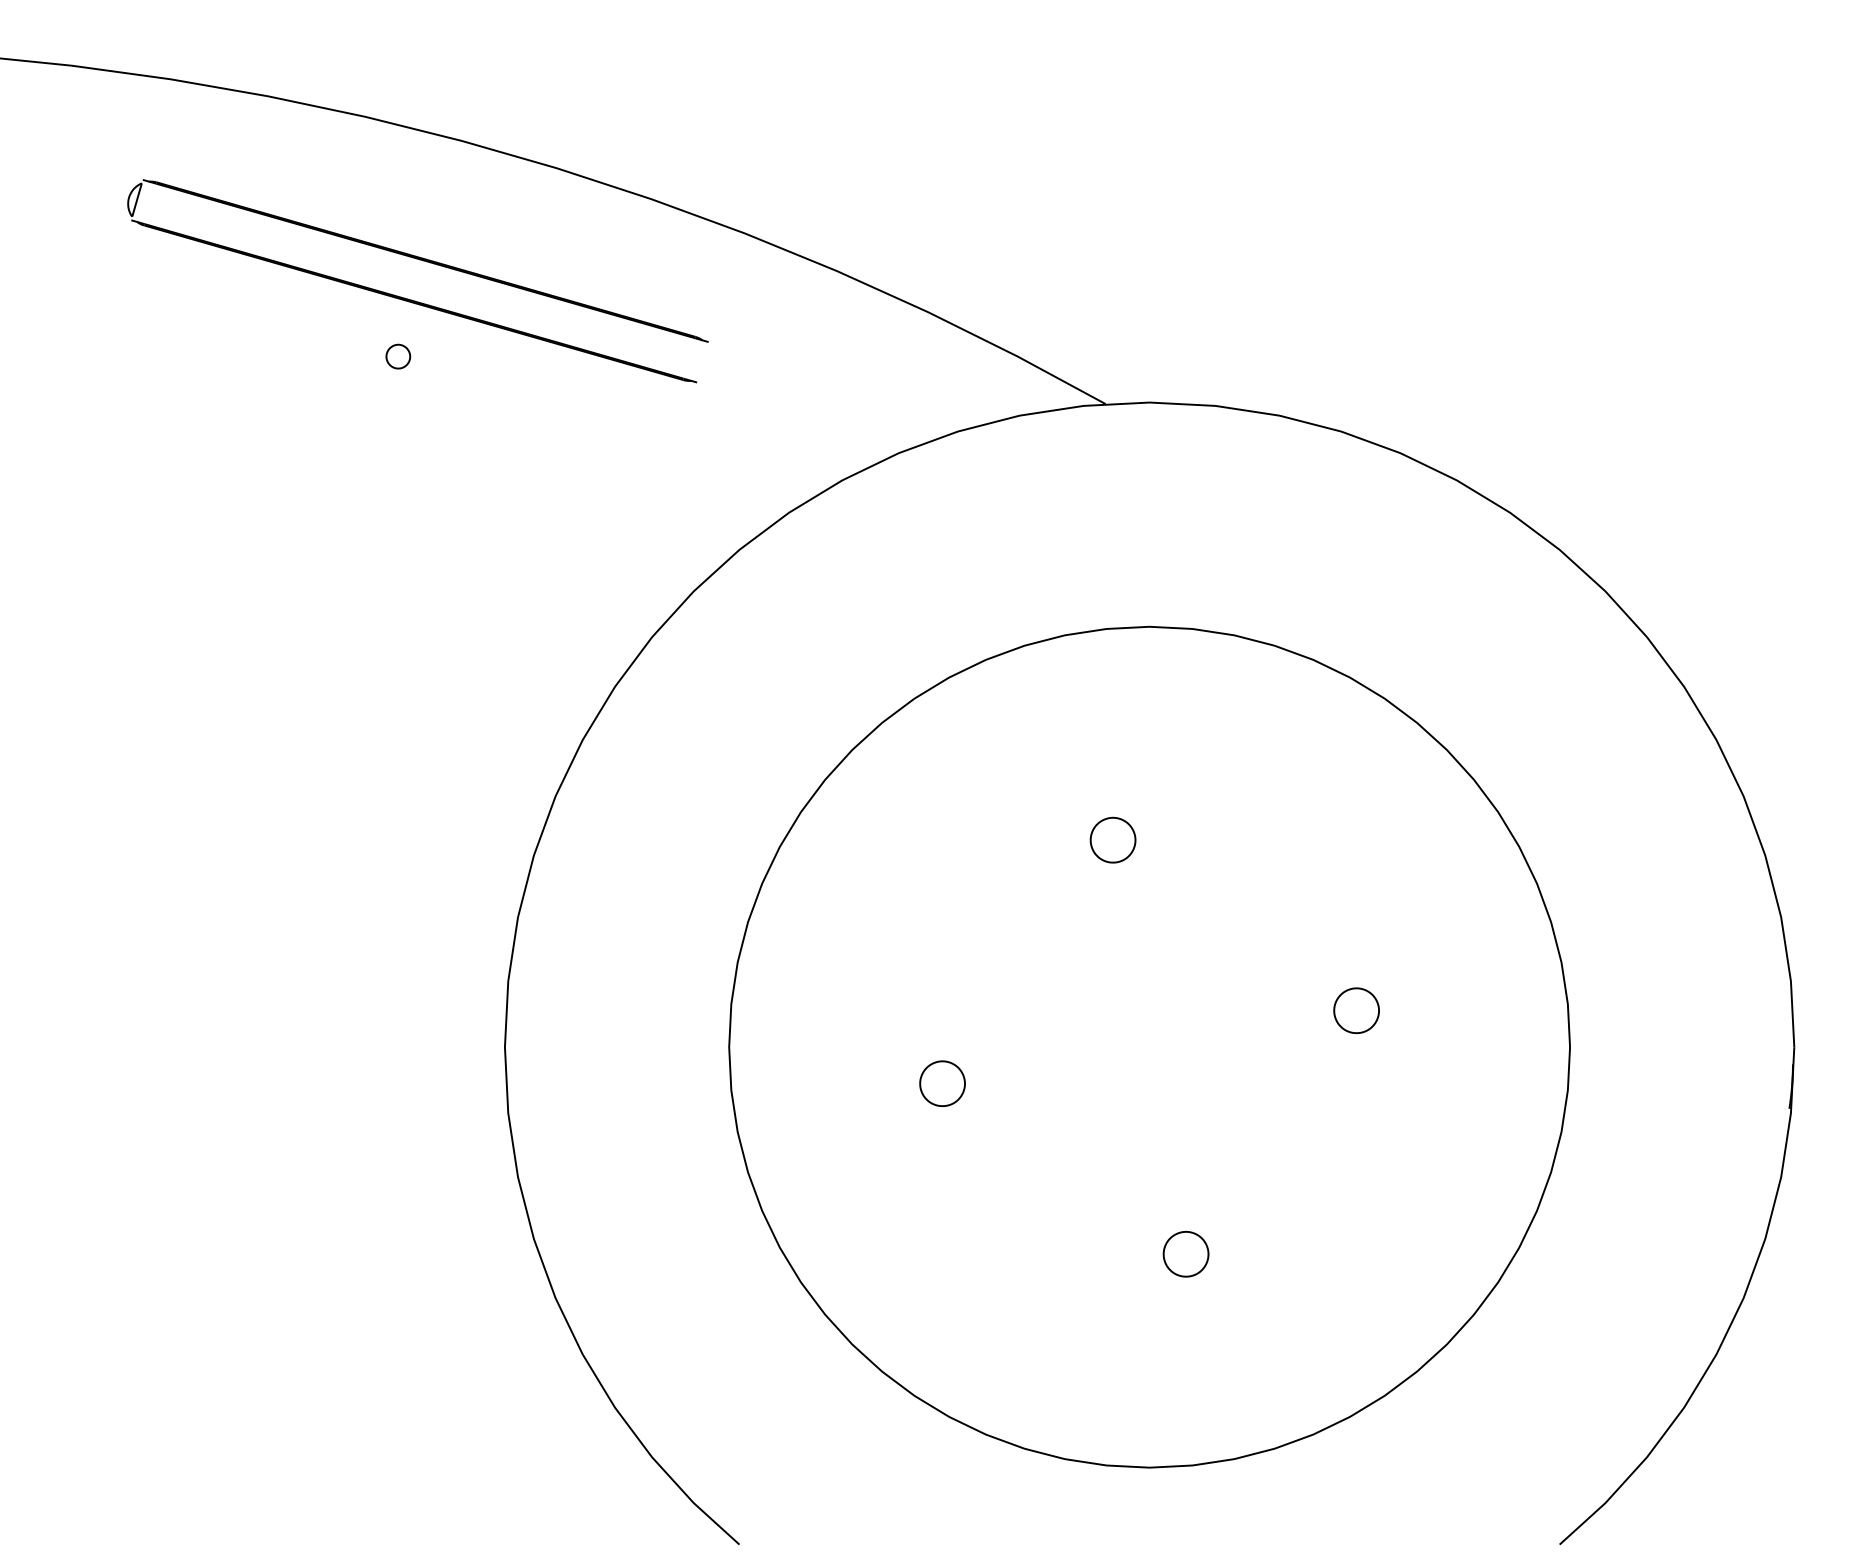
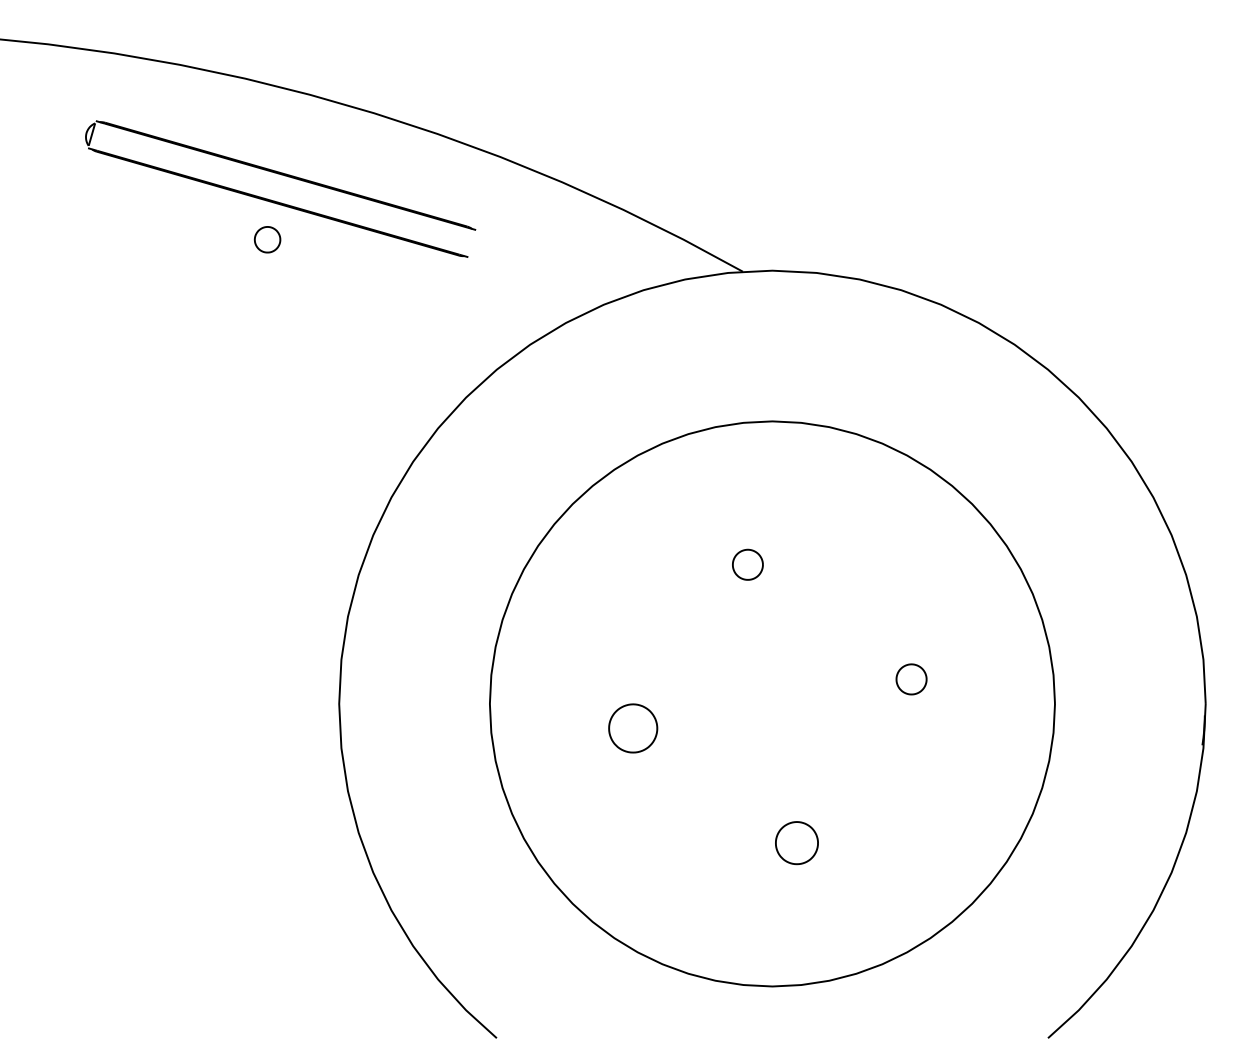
part: (398, 356) -> (267, 239), size x1.6
part: (942, 1083) -> (633, 728), size x1.6
part: (1185, 1253) -> (796, 842), size x1.4

